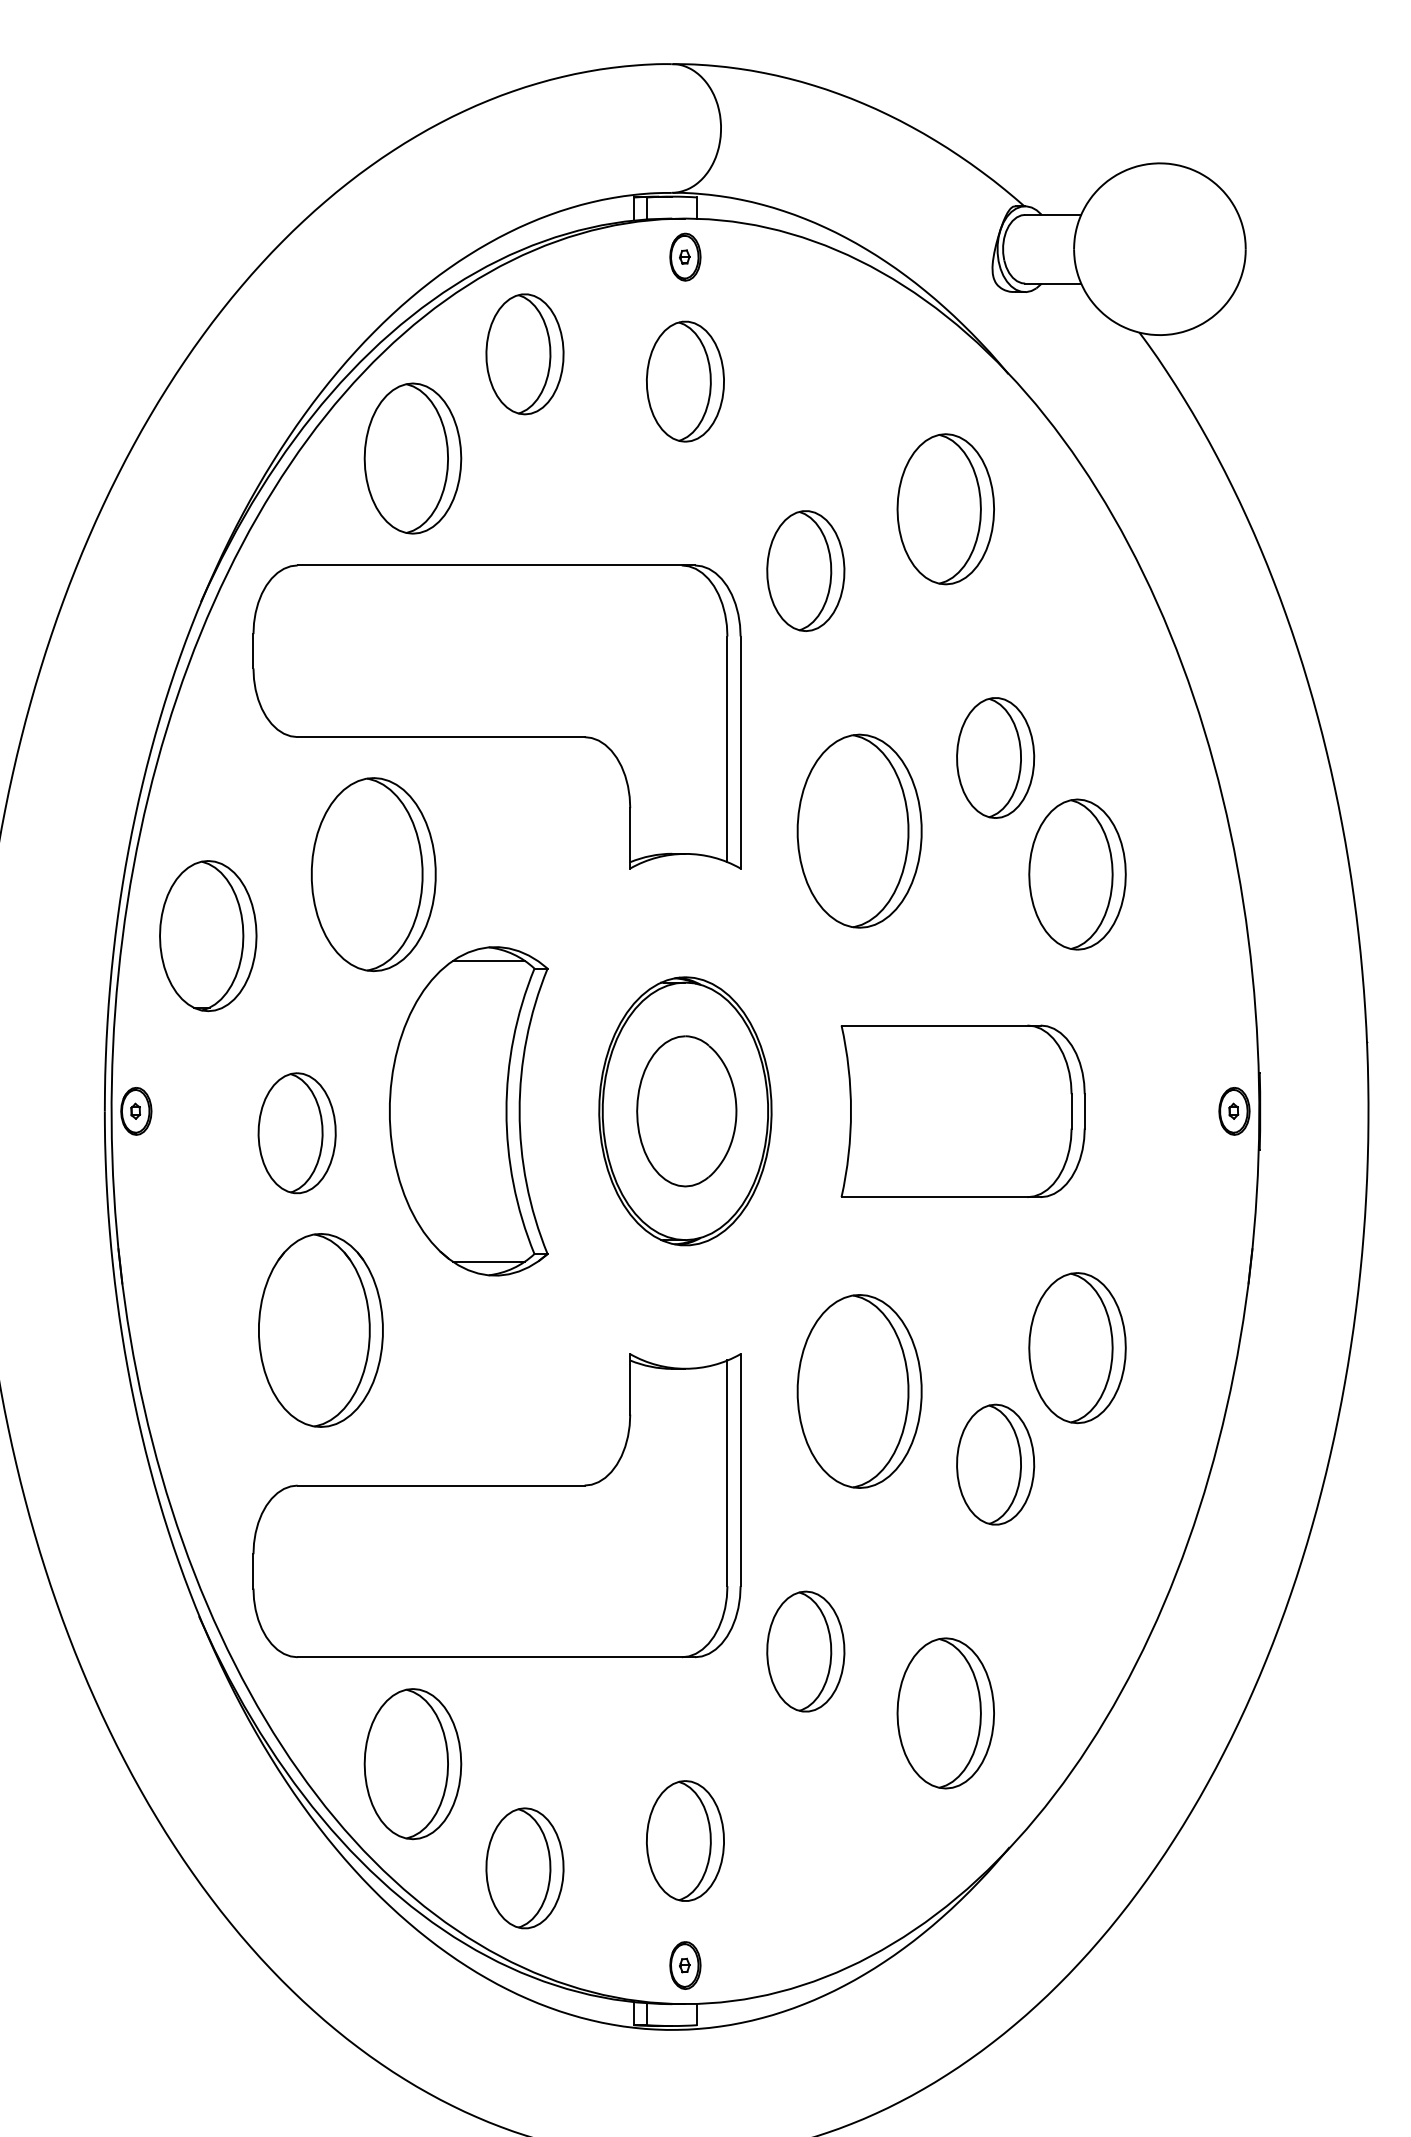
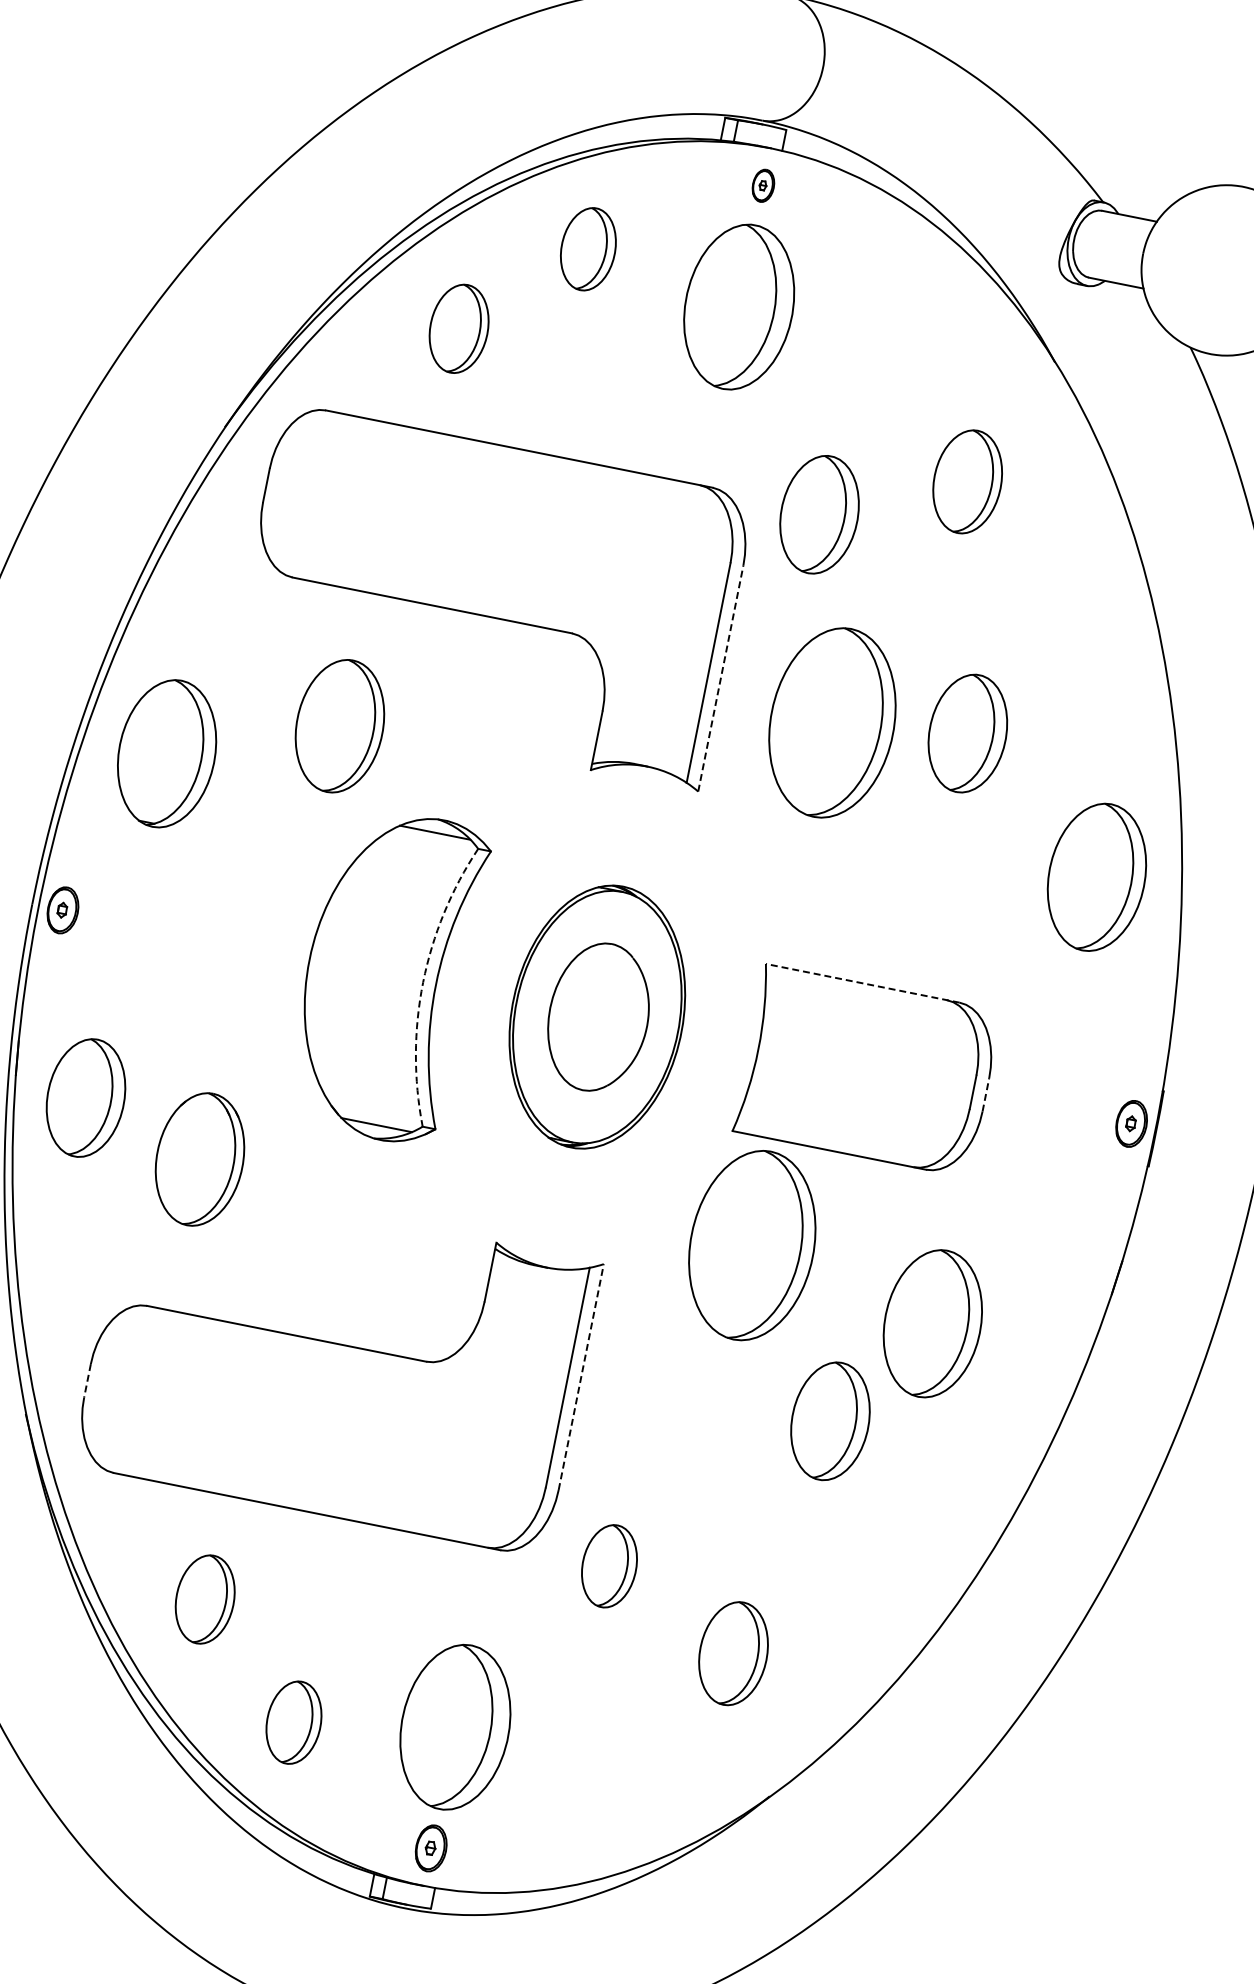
part: (685, 256) -> (763, 185), size x0.7
part: (524, 354) -> (587, 249), size x0.7
part: (685, 381) -> (739, 306), size x1.4
part: (412, 458) -> (458, 328), size x0.6
part: (945, 509) -> (967, 482), size x0.7
line: (740, 752) -> (720, 678), solid -> dashed
part: (859, 830) -> (832, 722), moved
part: (373, 874) -> (339, 725), size x0.7
part: (1077, 874) -> (1096, 877), moved
line: (941, 1025) -> (863, 983), solid -> dashed
line: (1084, 1110) -> (985, 1093), solid -> dashed
arc: (506, 1111) -> (423, 982), solid -> dashed
part: (296, 1133) -> (85, 1098), moved
part: (320, 1330) -> (199, 1159), size x0.7
part: (859, 1391) -> (752, 1245), moved
line: (740, 1469) -> (581, 1376), solid -> dashed
line: (253, 1571) -> (87, 1380), solid -> dashed
part: (805, 1651) -> (609, 1566), size x0.7
part: (945, 1713) -> (733, 1653), size x0.7
part: (412, 1764) -> (204, 1599), size x0.6
part: (685, 1840) -> (455, 1726), size x1.4
part: (524, 1868) -> (293, 1722), size x0.7

